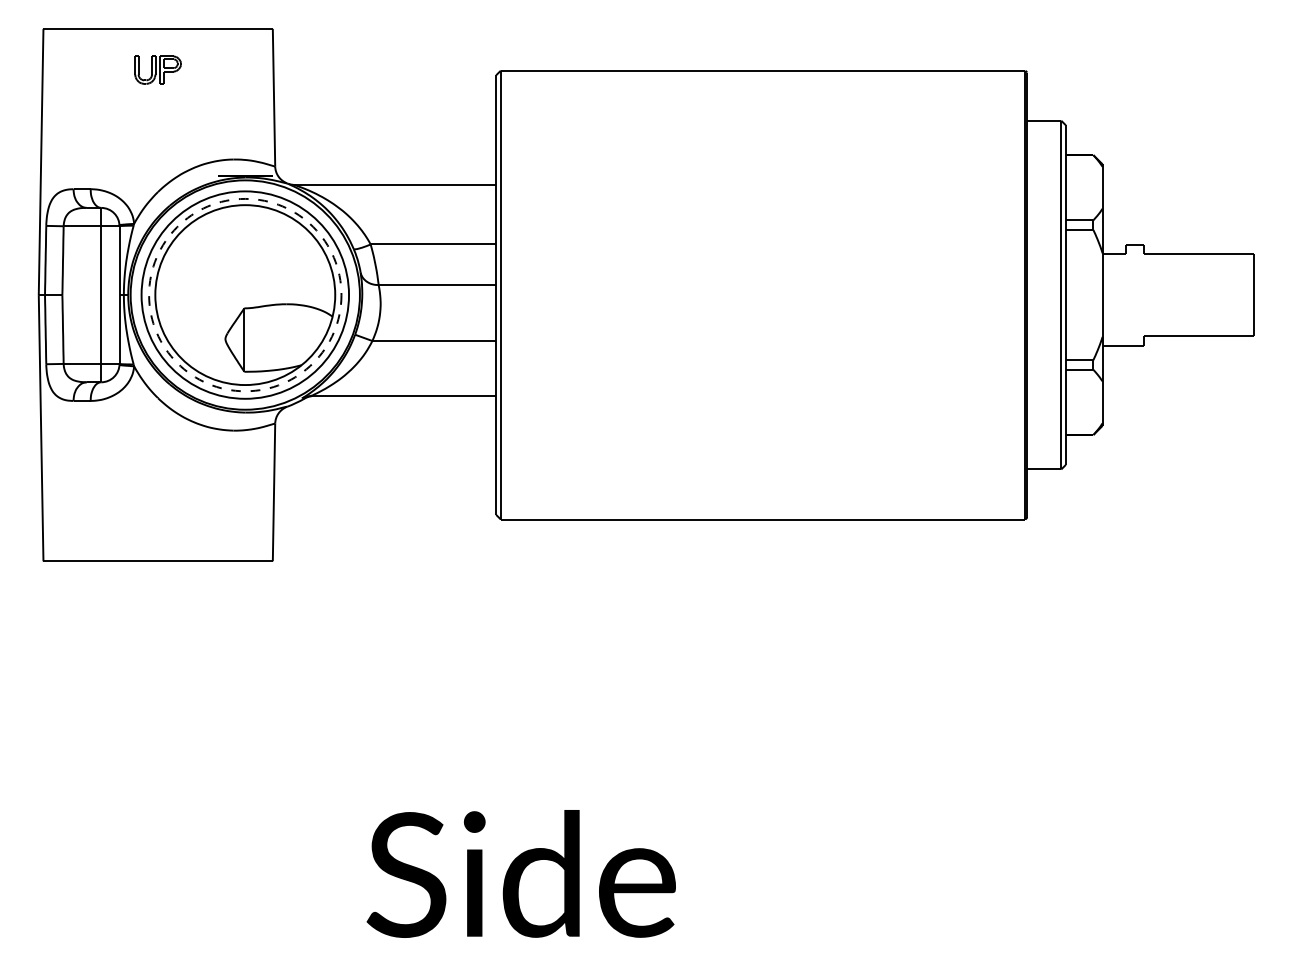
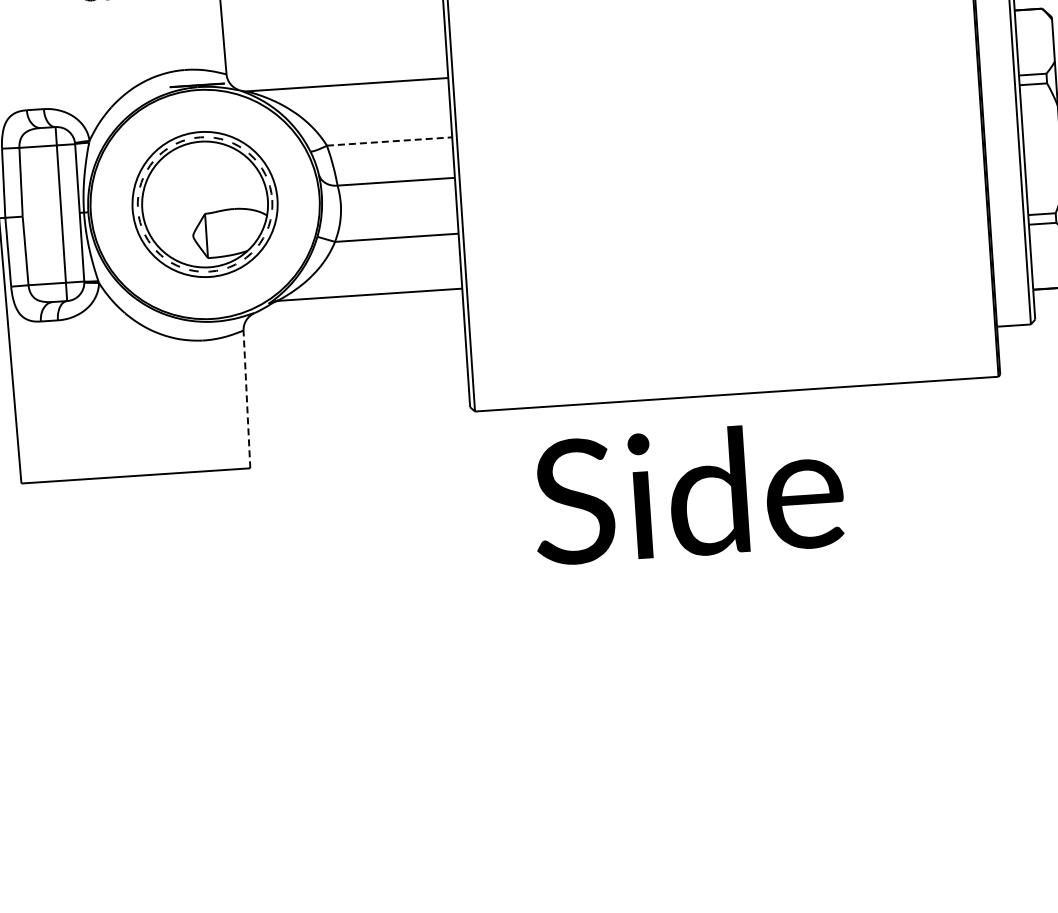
line: (433, 244) -> (389, 141), solid -> dashed
part: (244, 294) -> (204, 203), size x0.7
line: (274, 492) -> (247, 399), solid -> dashed
text: (520, 873) -> (687, 492), moved

